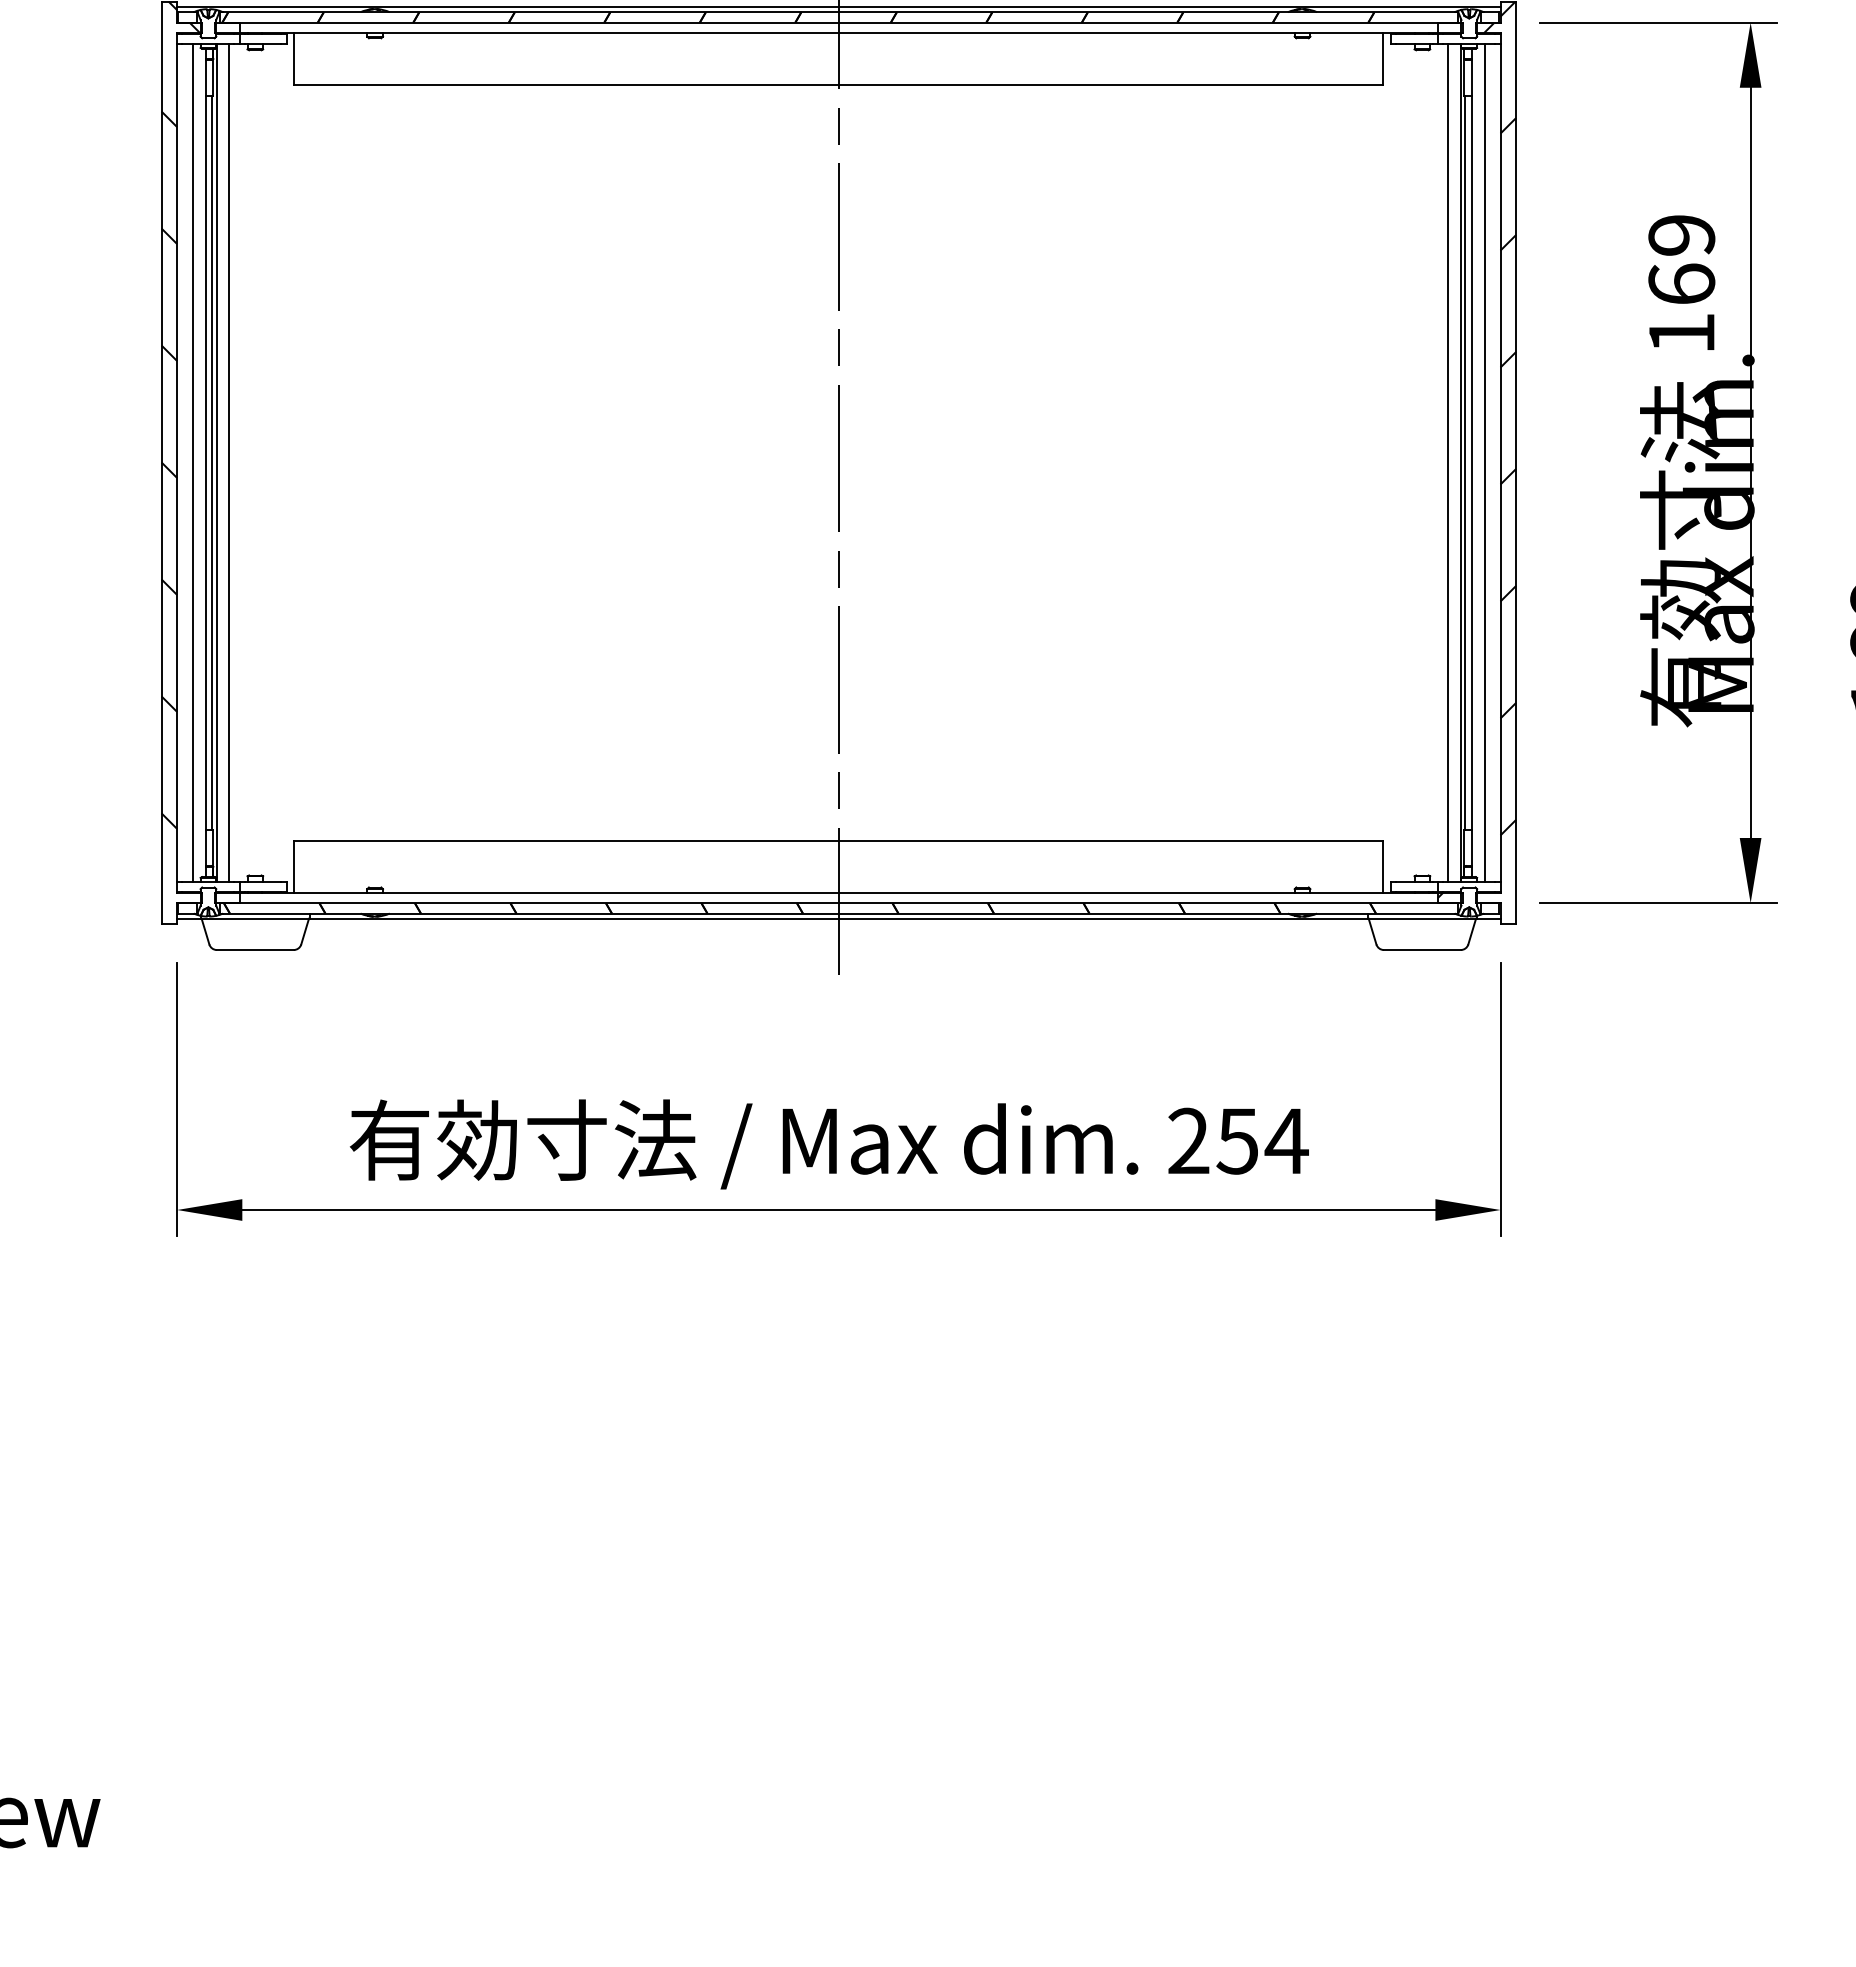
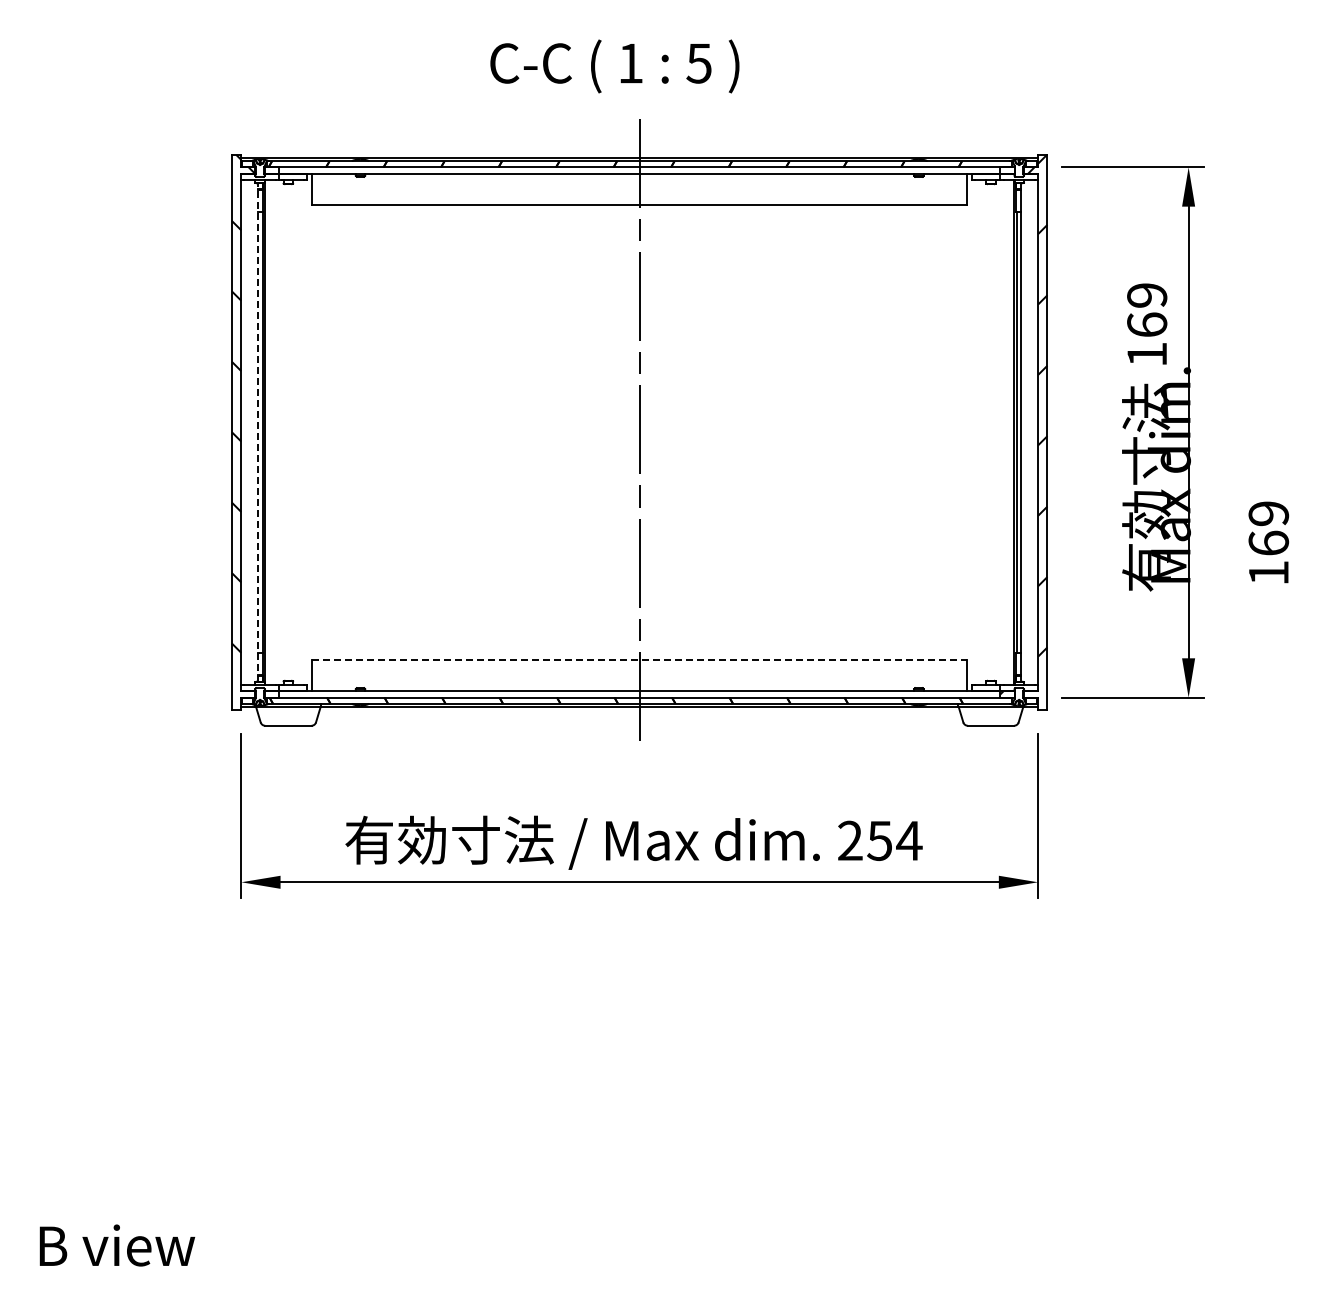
line: (205, 461) -> (258, 431), solid -> dashed
line: (192, 462) -> (250, 432), removed
line: (228, 462) -> (272, 432), removed
line: (1448, 462) -> (1006, 432), removed
line: (1484, 462) -> (1028, 432), removed
line: (838, 839) -> (639, 659), solid -> dashed

